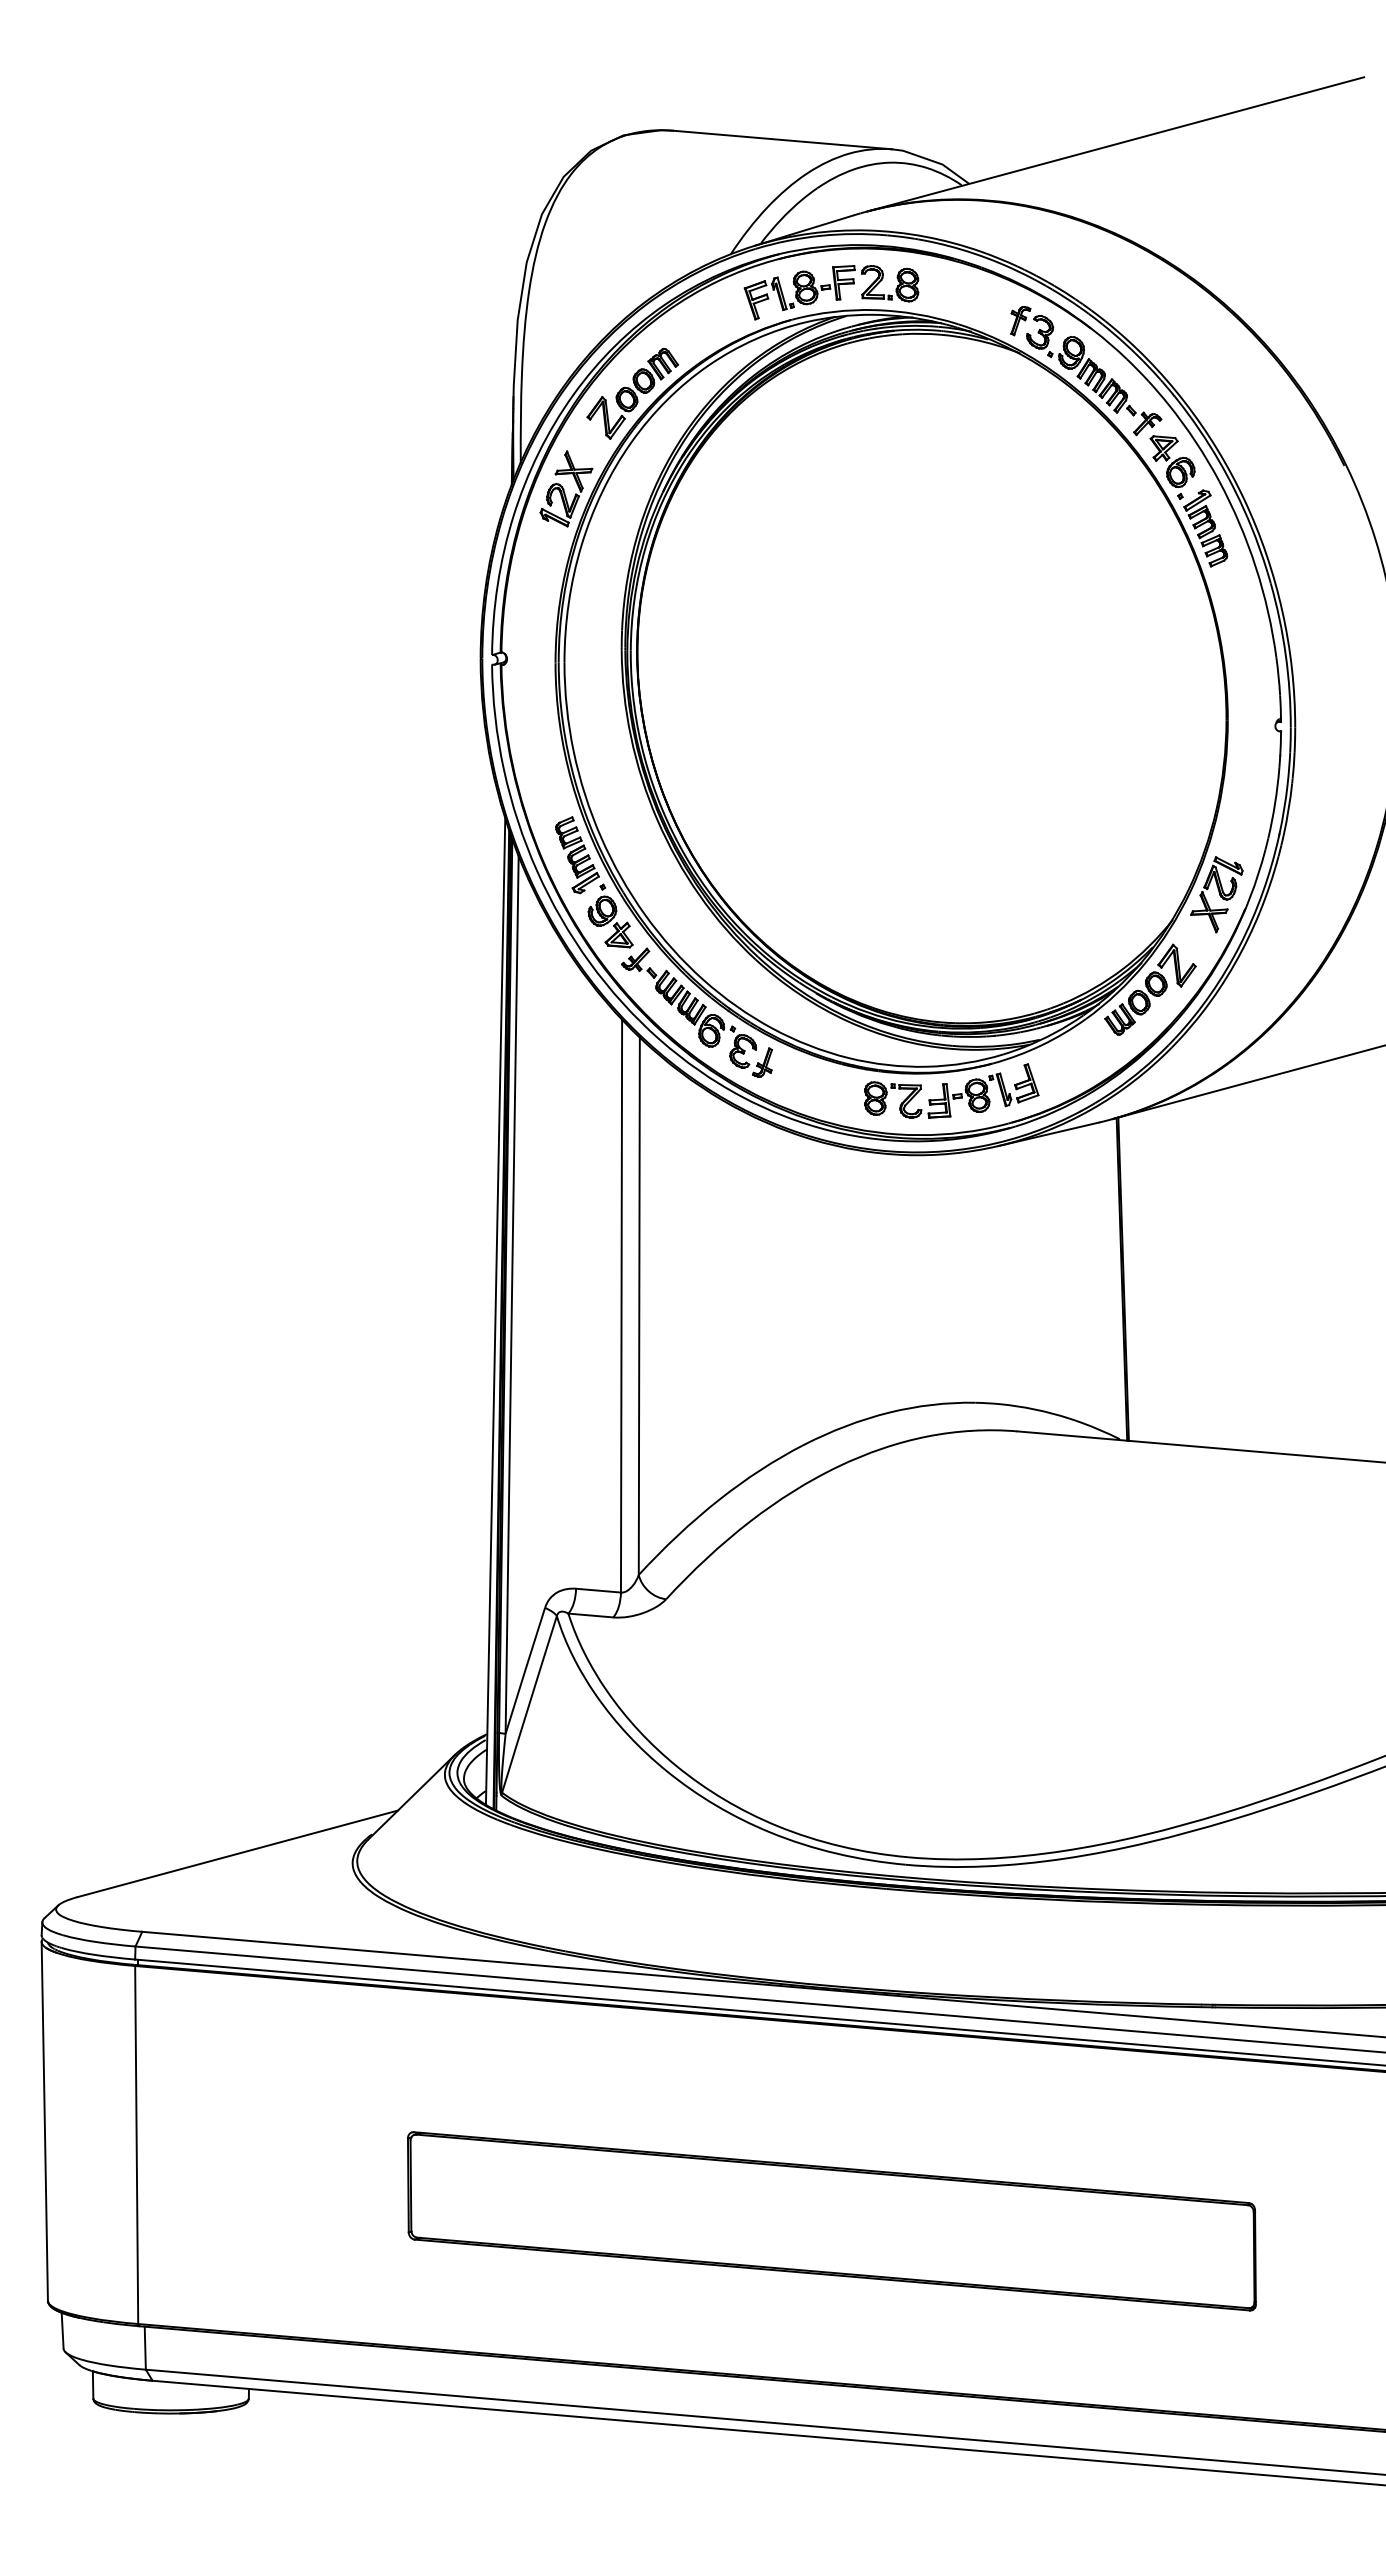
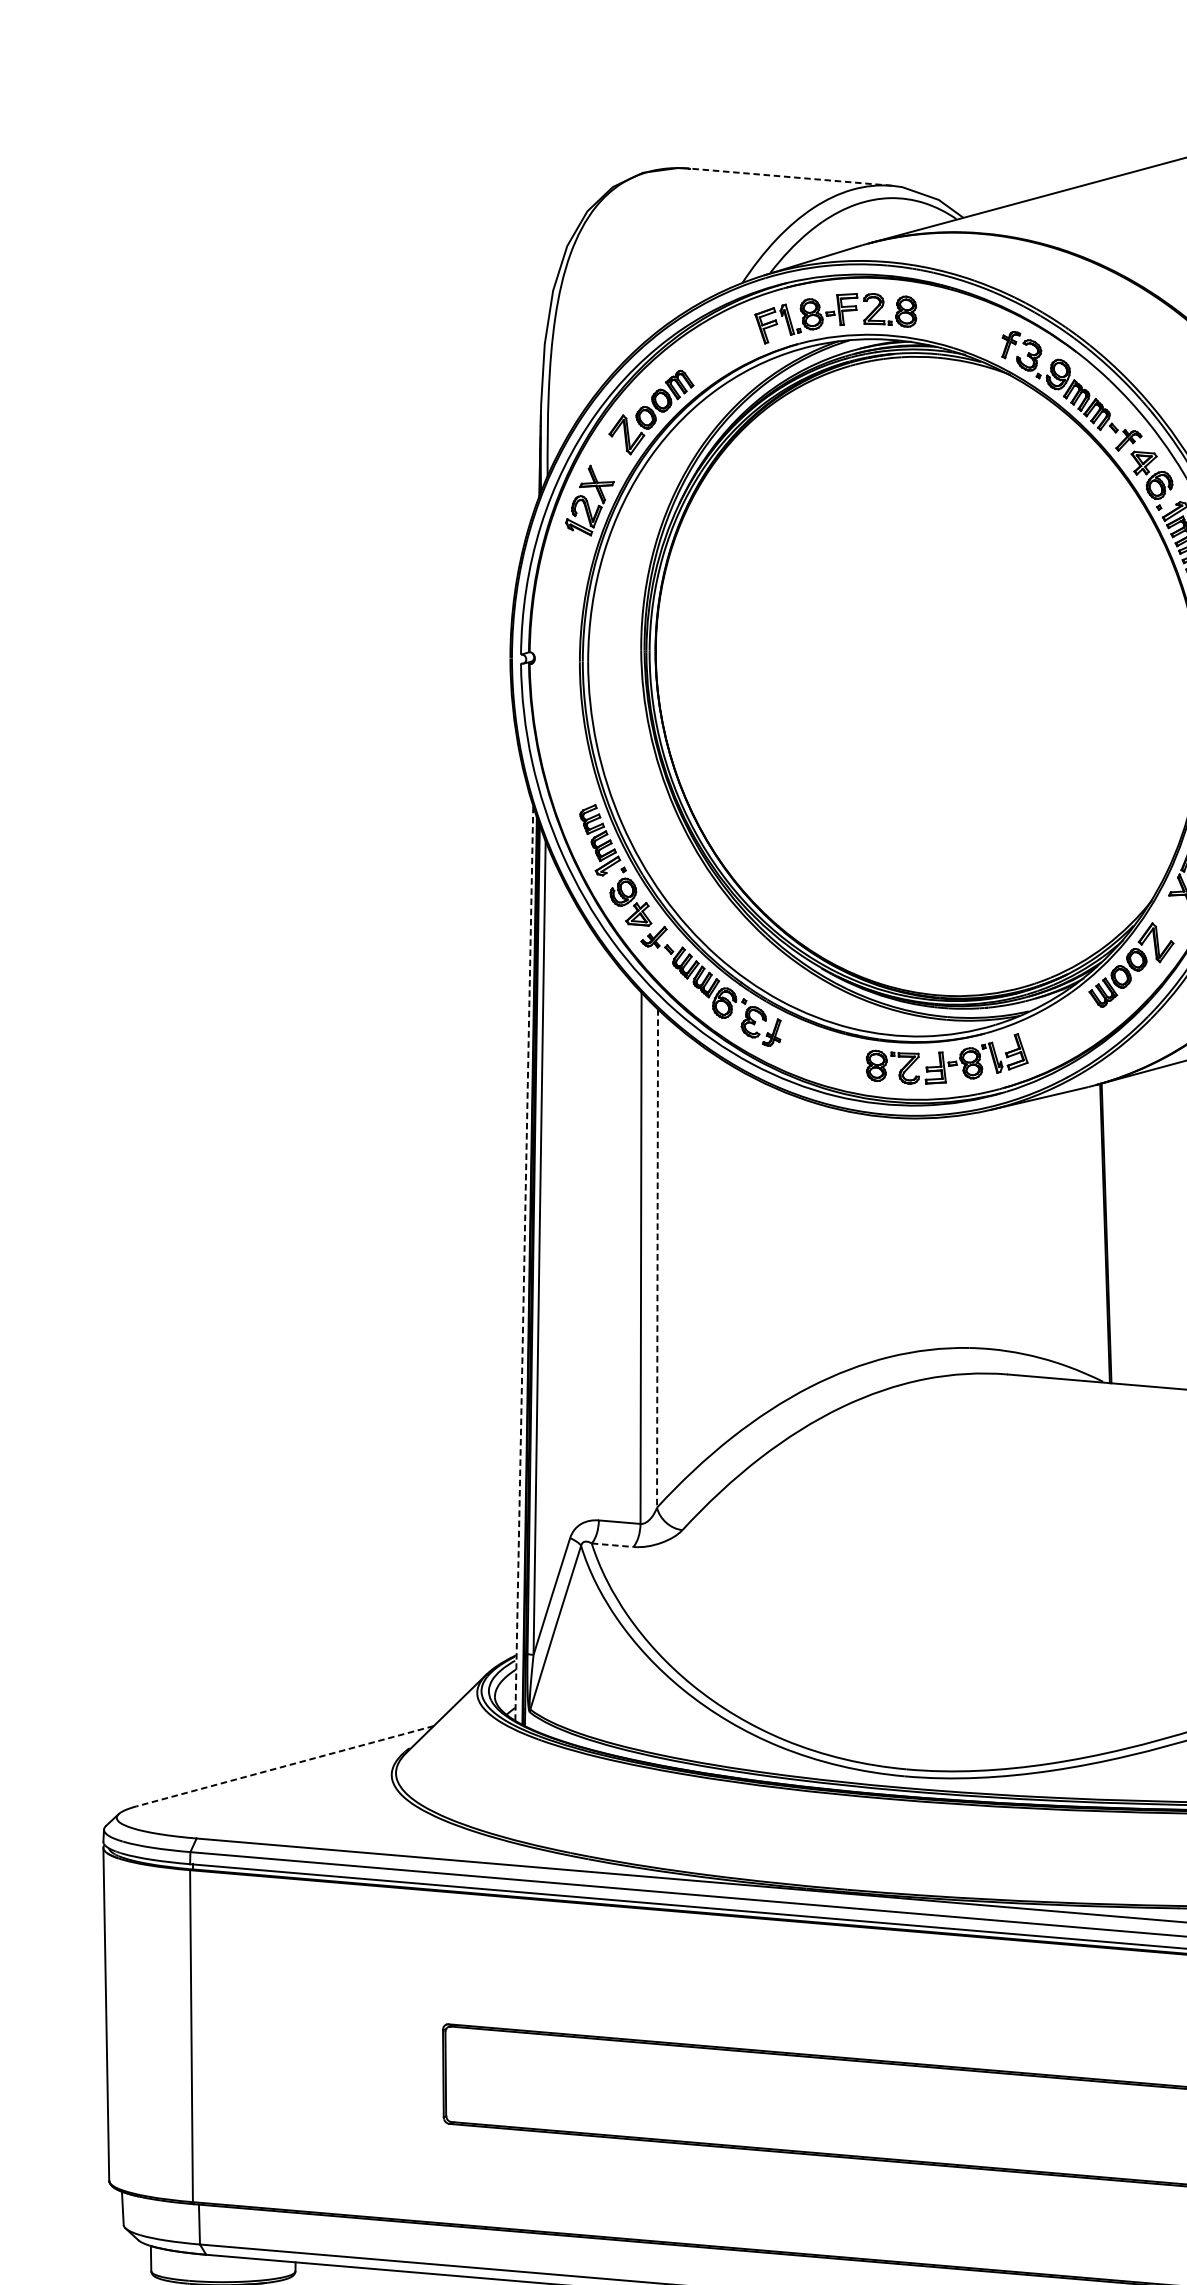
line: (783, 140) -> (791, 177), solid -> dashed
line: (639, 1306) -> (657, 1258), solid -> dashed
line: (495, 1310) -> (524, 1262), solid -> dashed
line: (590, 1615) -> (612, 1545), solid -> dashed
line: (237, 1853) -> (284, 1765), solid -> dashed

